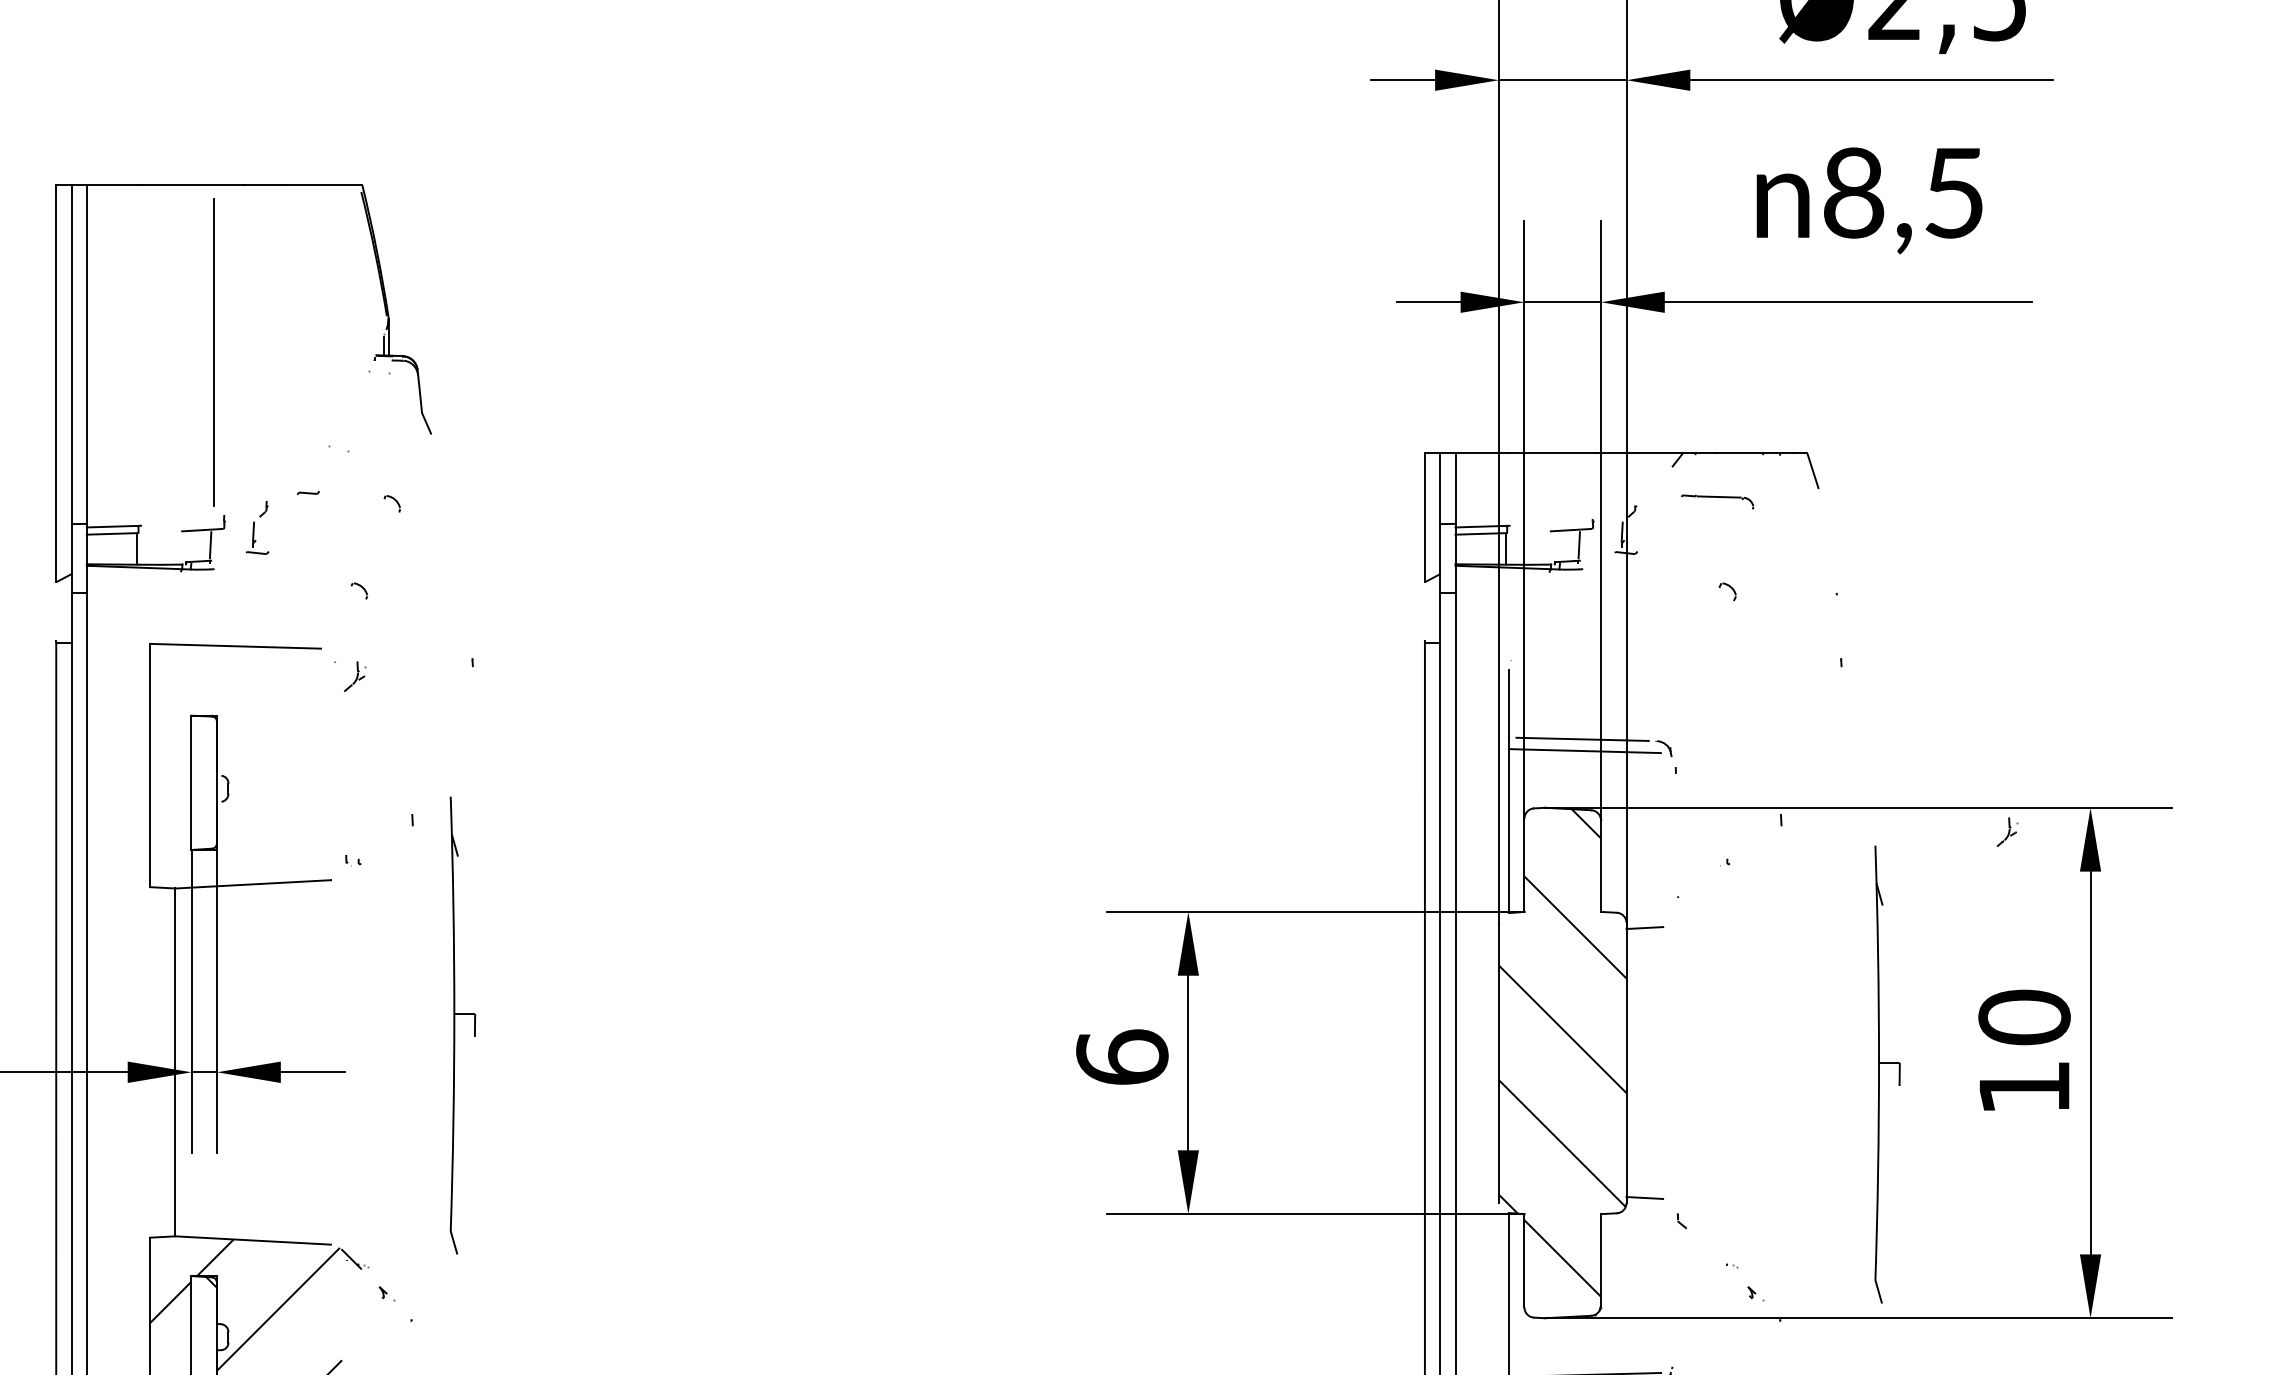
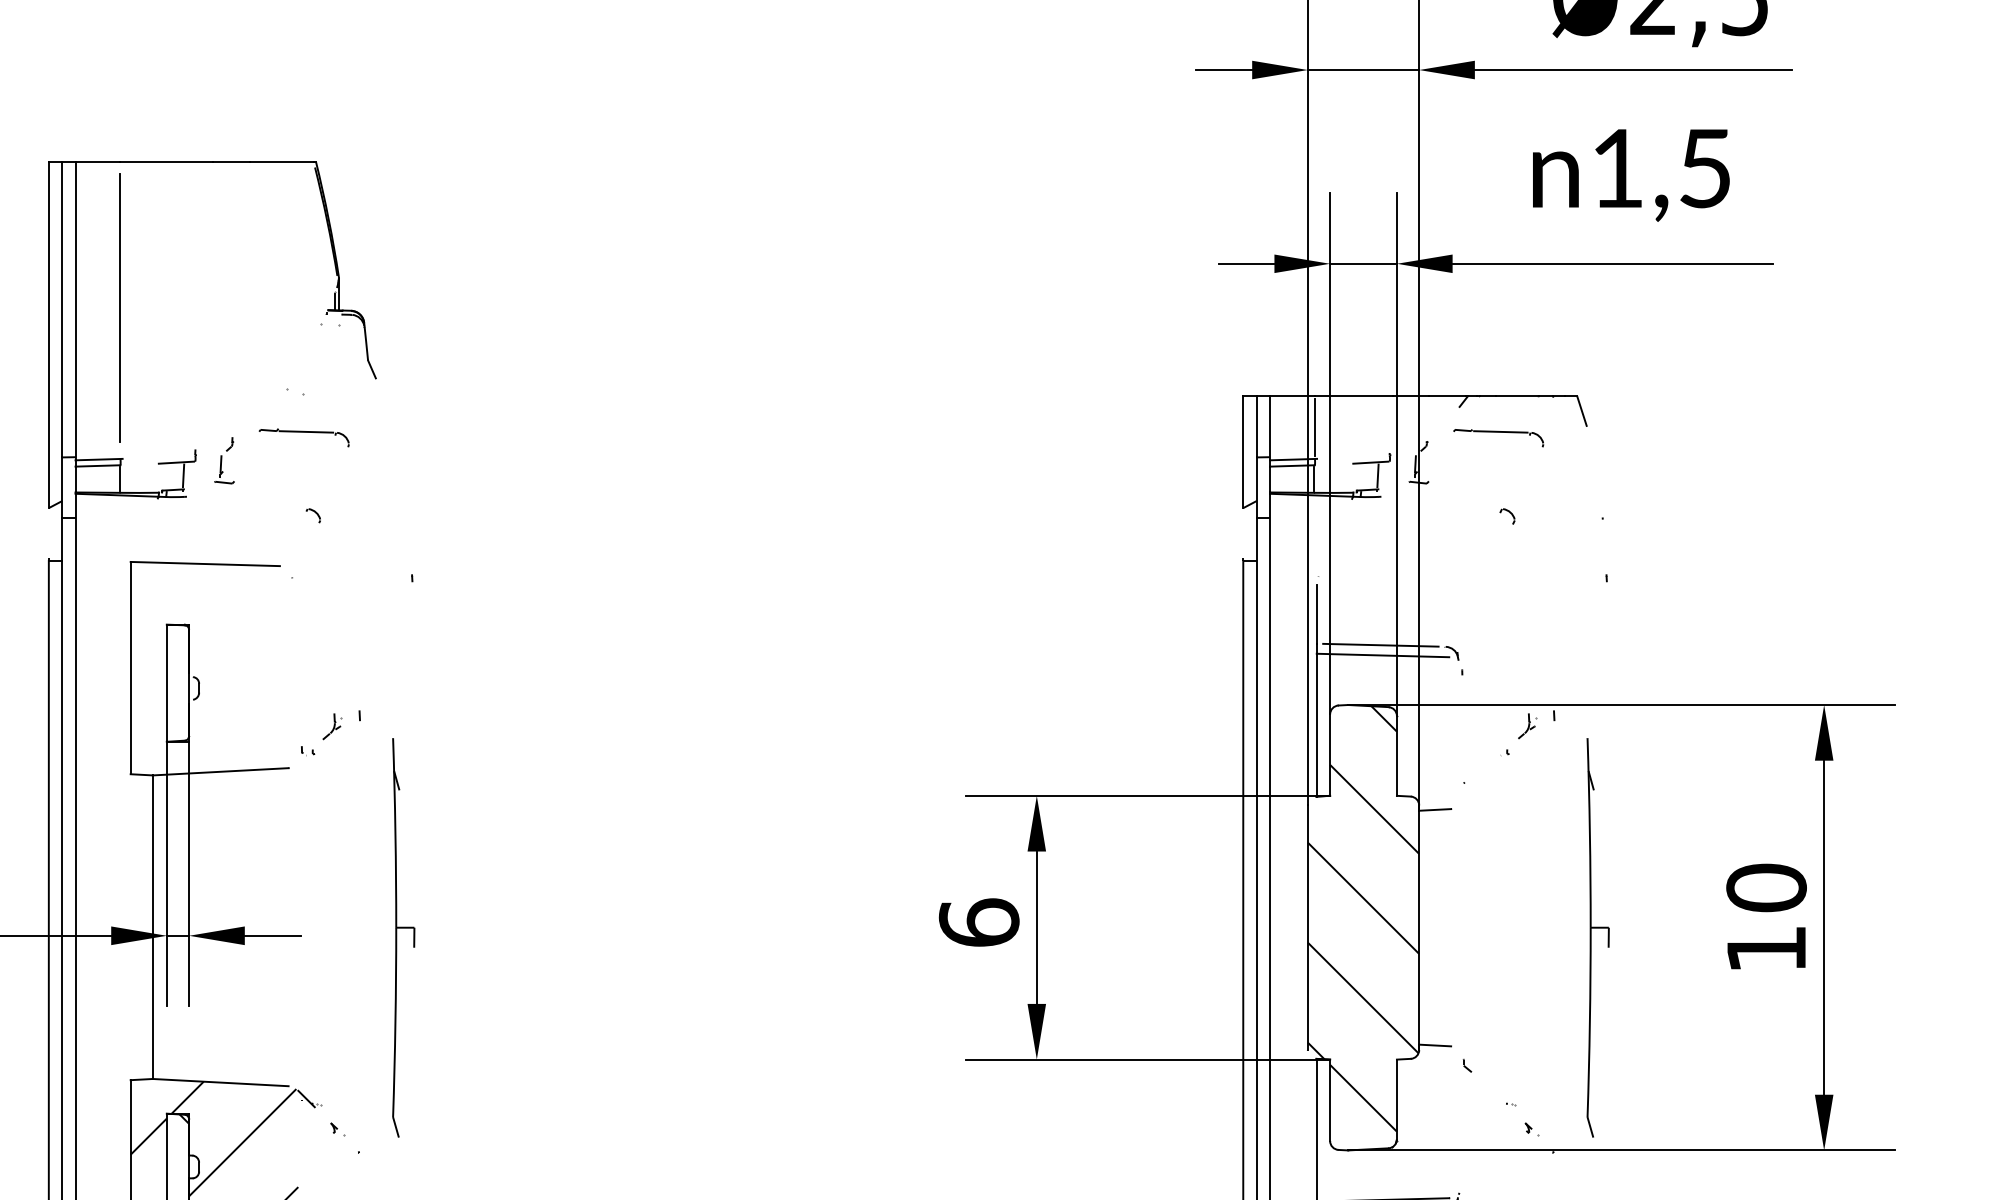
text: (1854, 192) -> (1618, 168), 8,5 -> 1,5
line: (213, 352) -> (119, 307), moved
line: (1507, 489) -> (1315, 427), added
line: (351, 494) -> (306, 431), added
part: (1717, 501) -> (1498, 437), size x1.43
part: (355, 676) -> (332, 726), moved
part: (2007, 831) -> (1527, 725), moved
part: (455, 1025) -> (397, 937), moved
part: (1879, 1074) -> (1591, 937), moved

